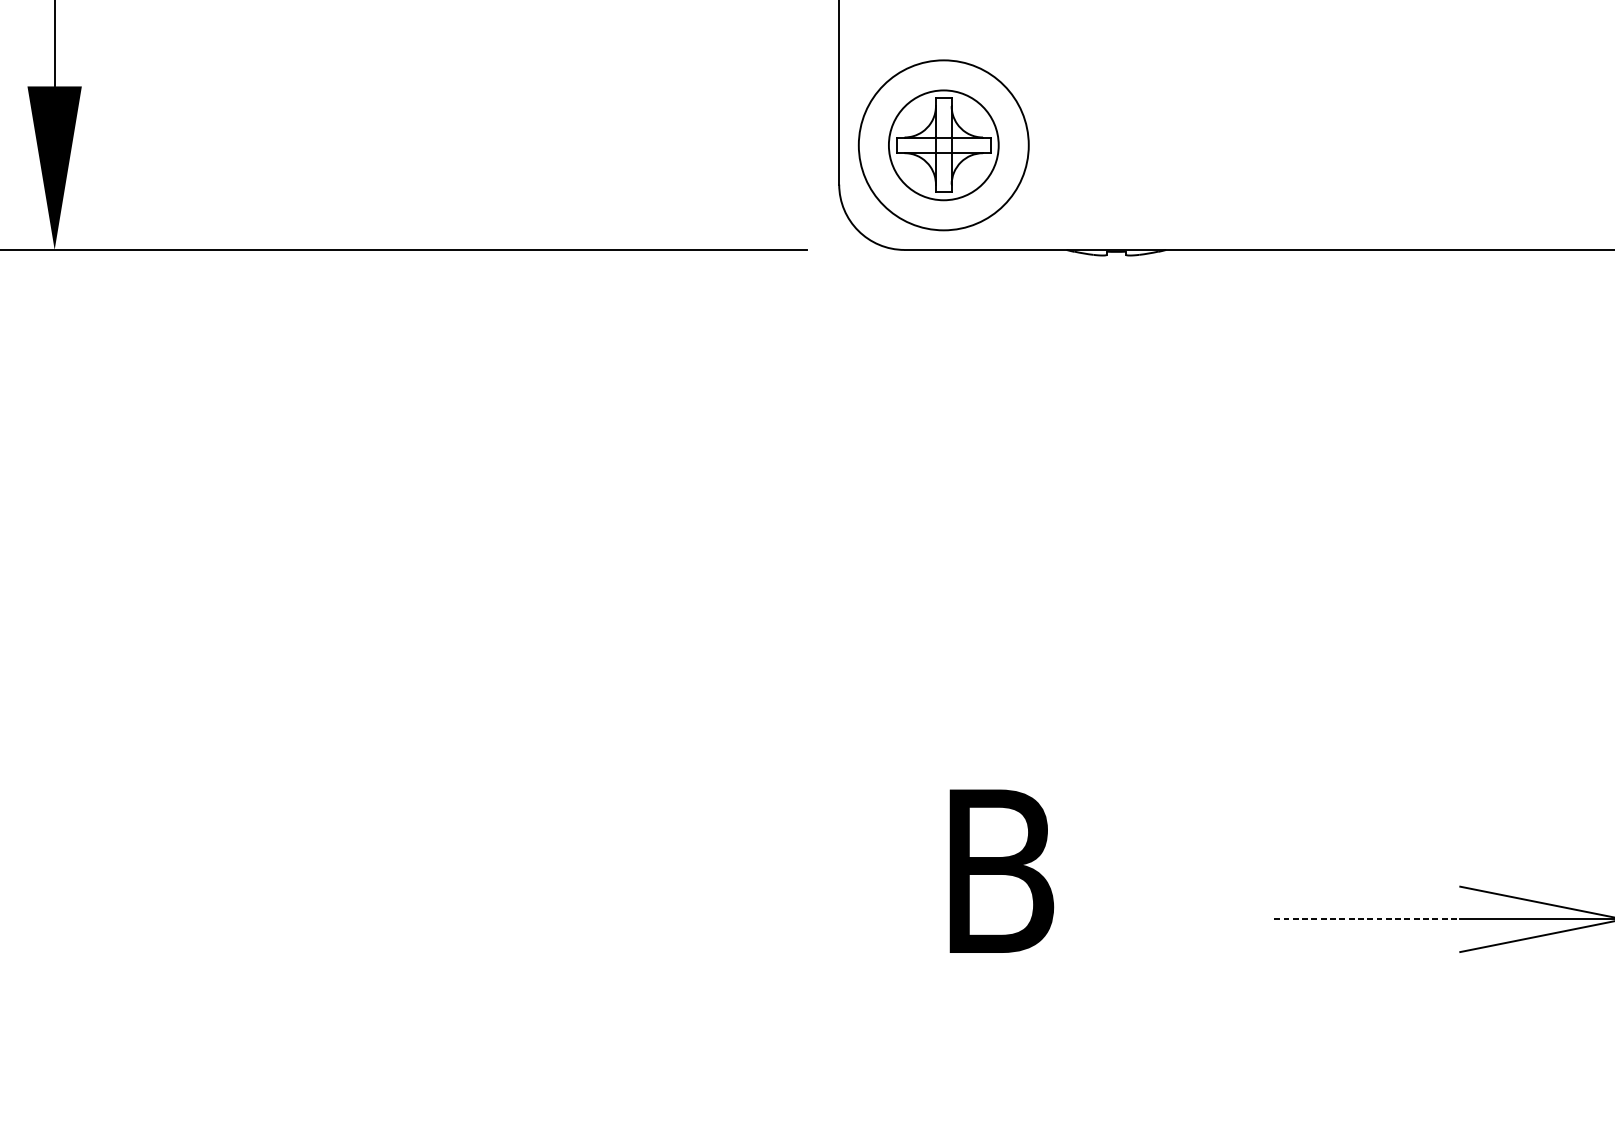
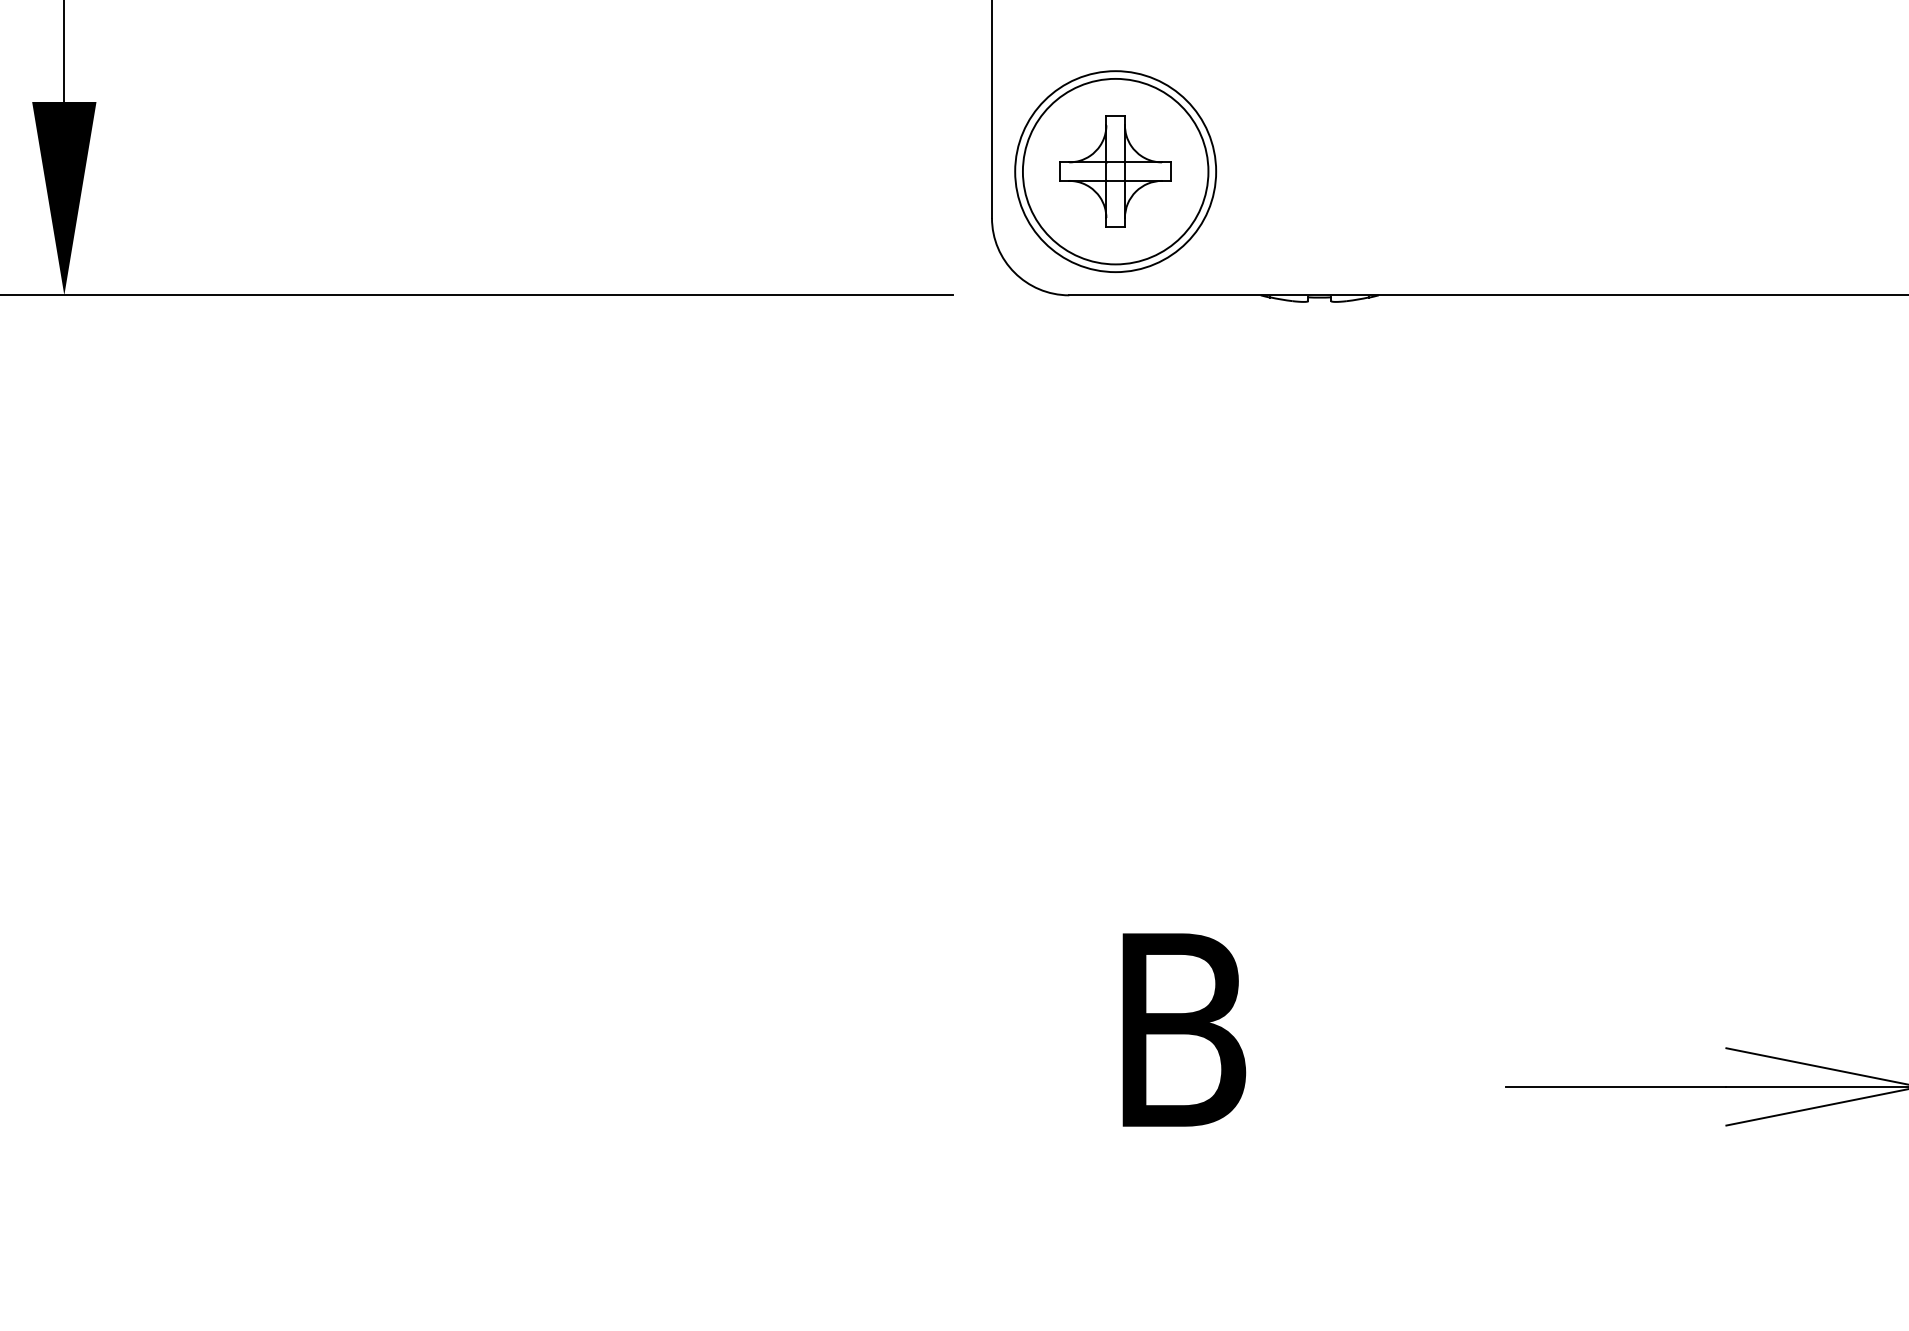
circle: (943, 145) -> (1115, 171), size x1.43
line: (1367, 919) -> (1616, 1086), dashed -> solid

